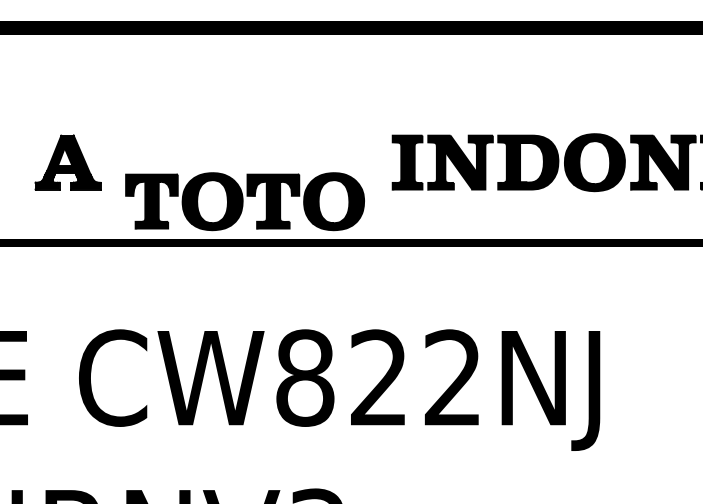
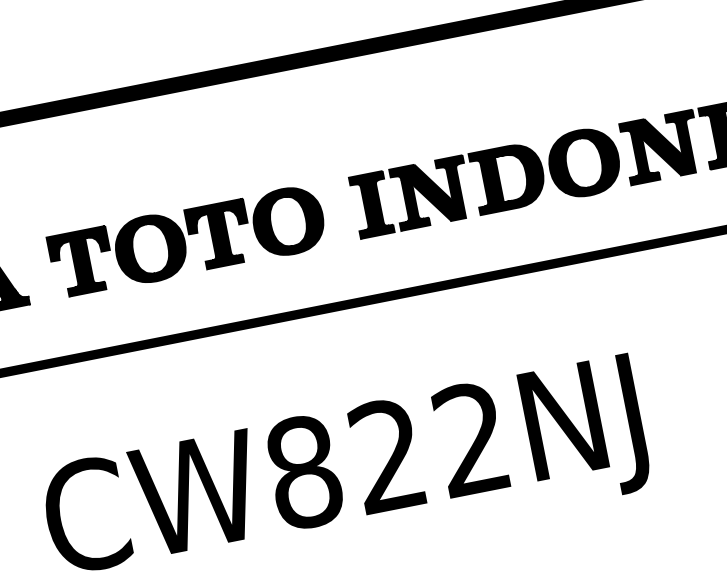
part: (244, 201) -> (186, 241), moved

